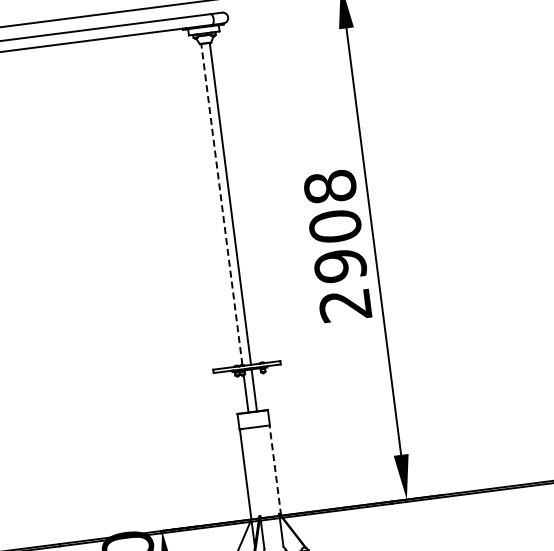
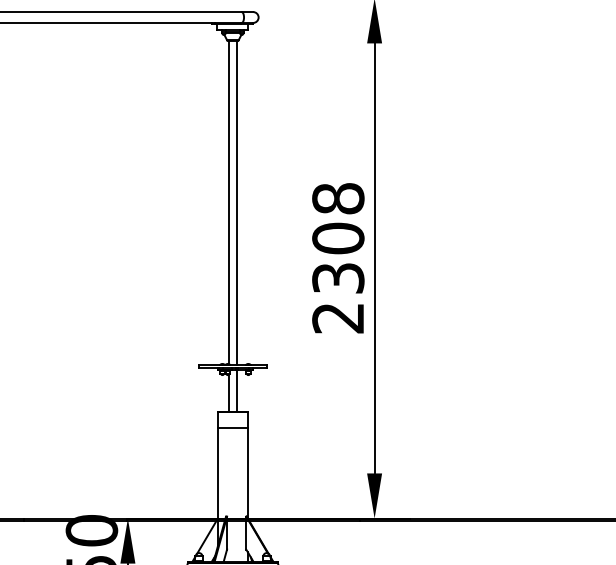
line: (221, 204) -> (228, 202), dashed -> solid
text: (340, 266) -> (338, 278), 2908 -> 2308
line: (274, 470) -> (247, 472), dashed -> solid

